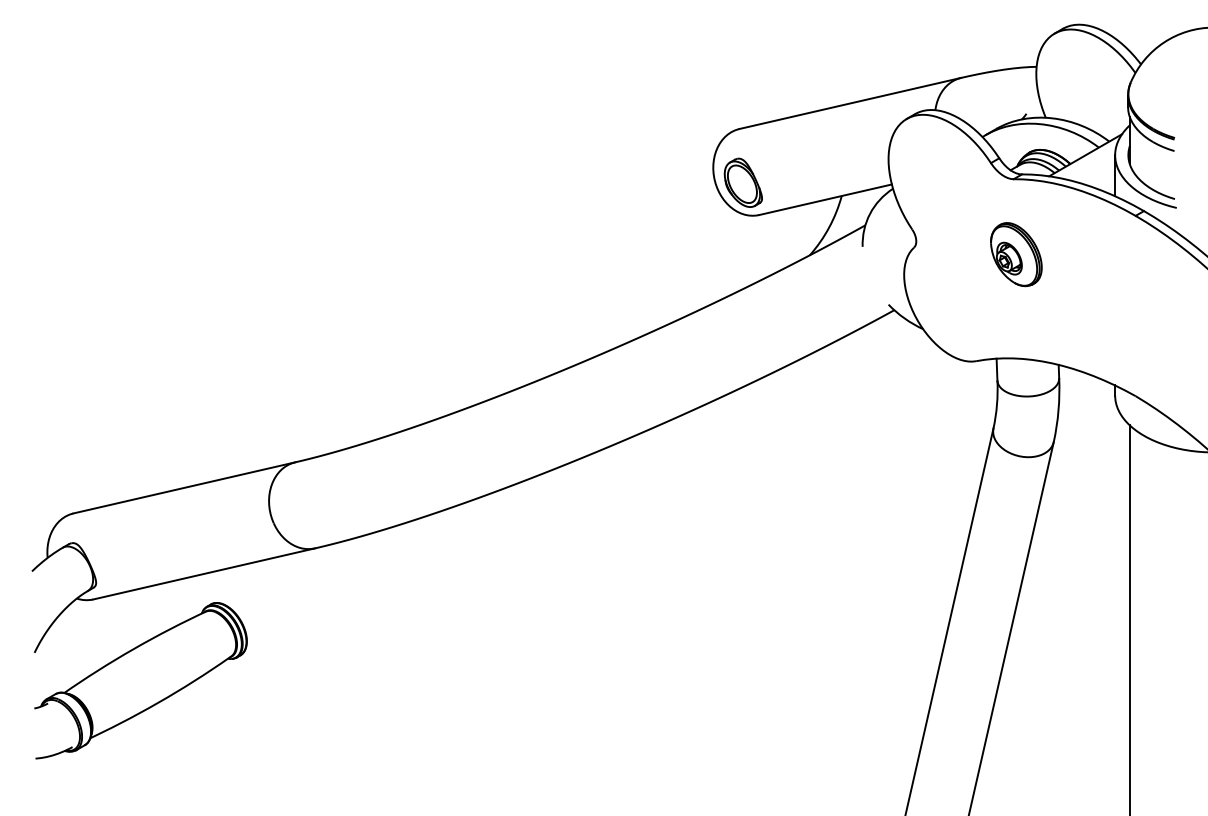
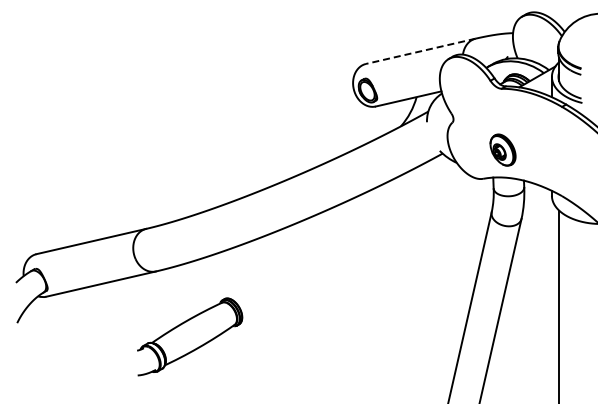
line: (849, 103) -> (420, 51), solid -> dashed
part: (1015, 253) -> (502, 149), moved
part: (142, 679) -> (190, 336), moved

